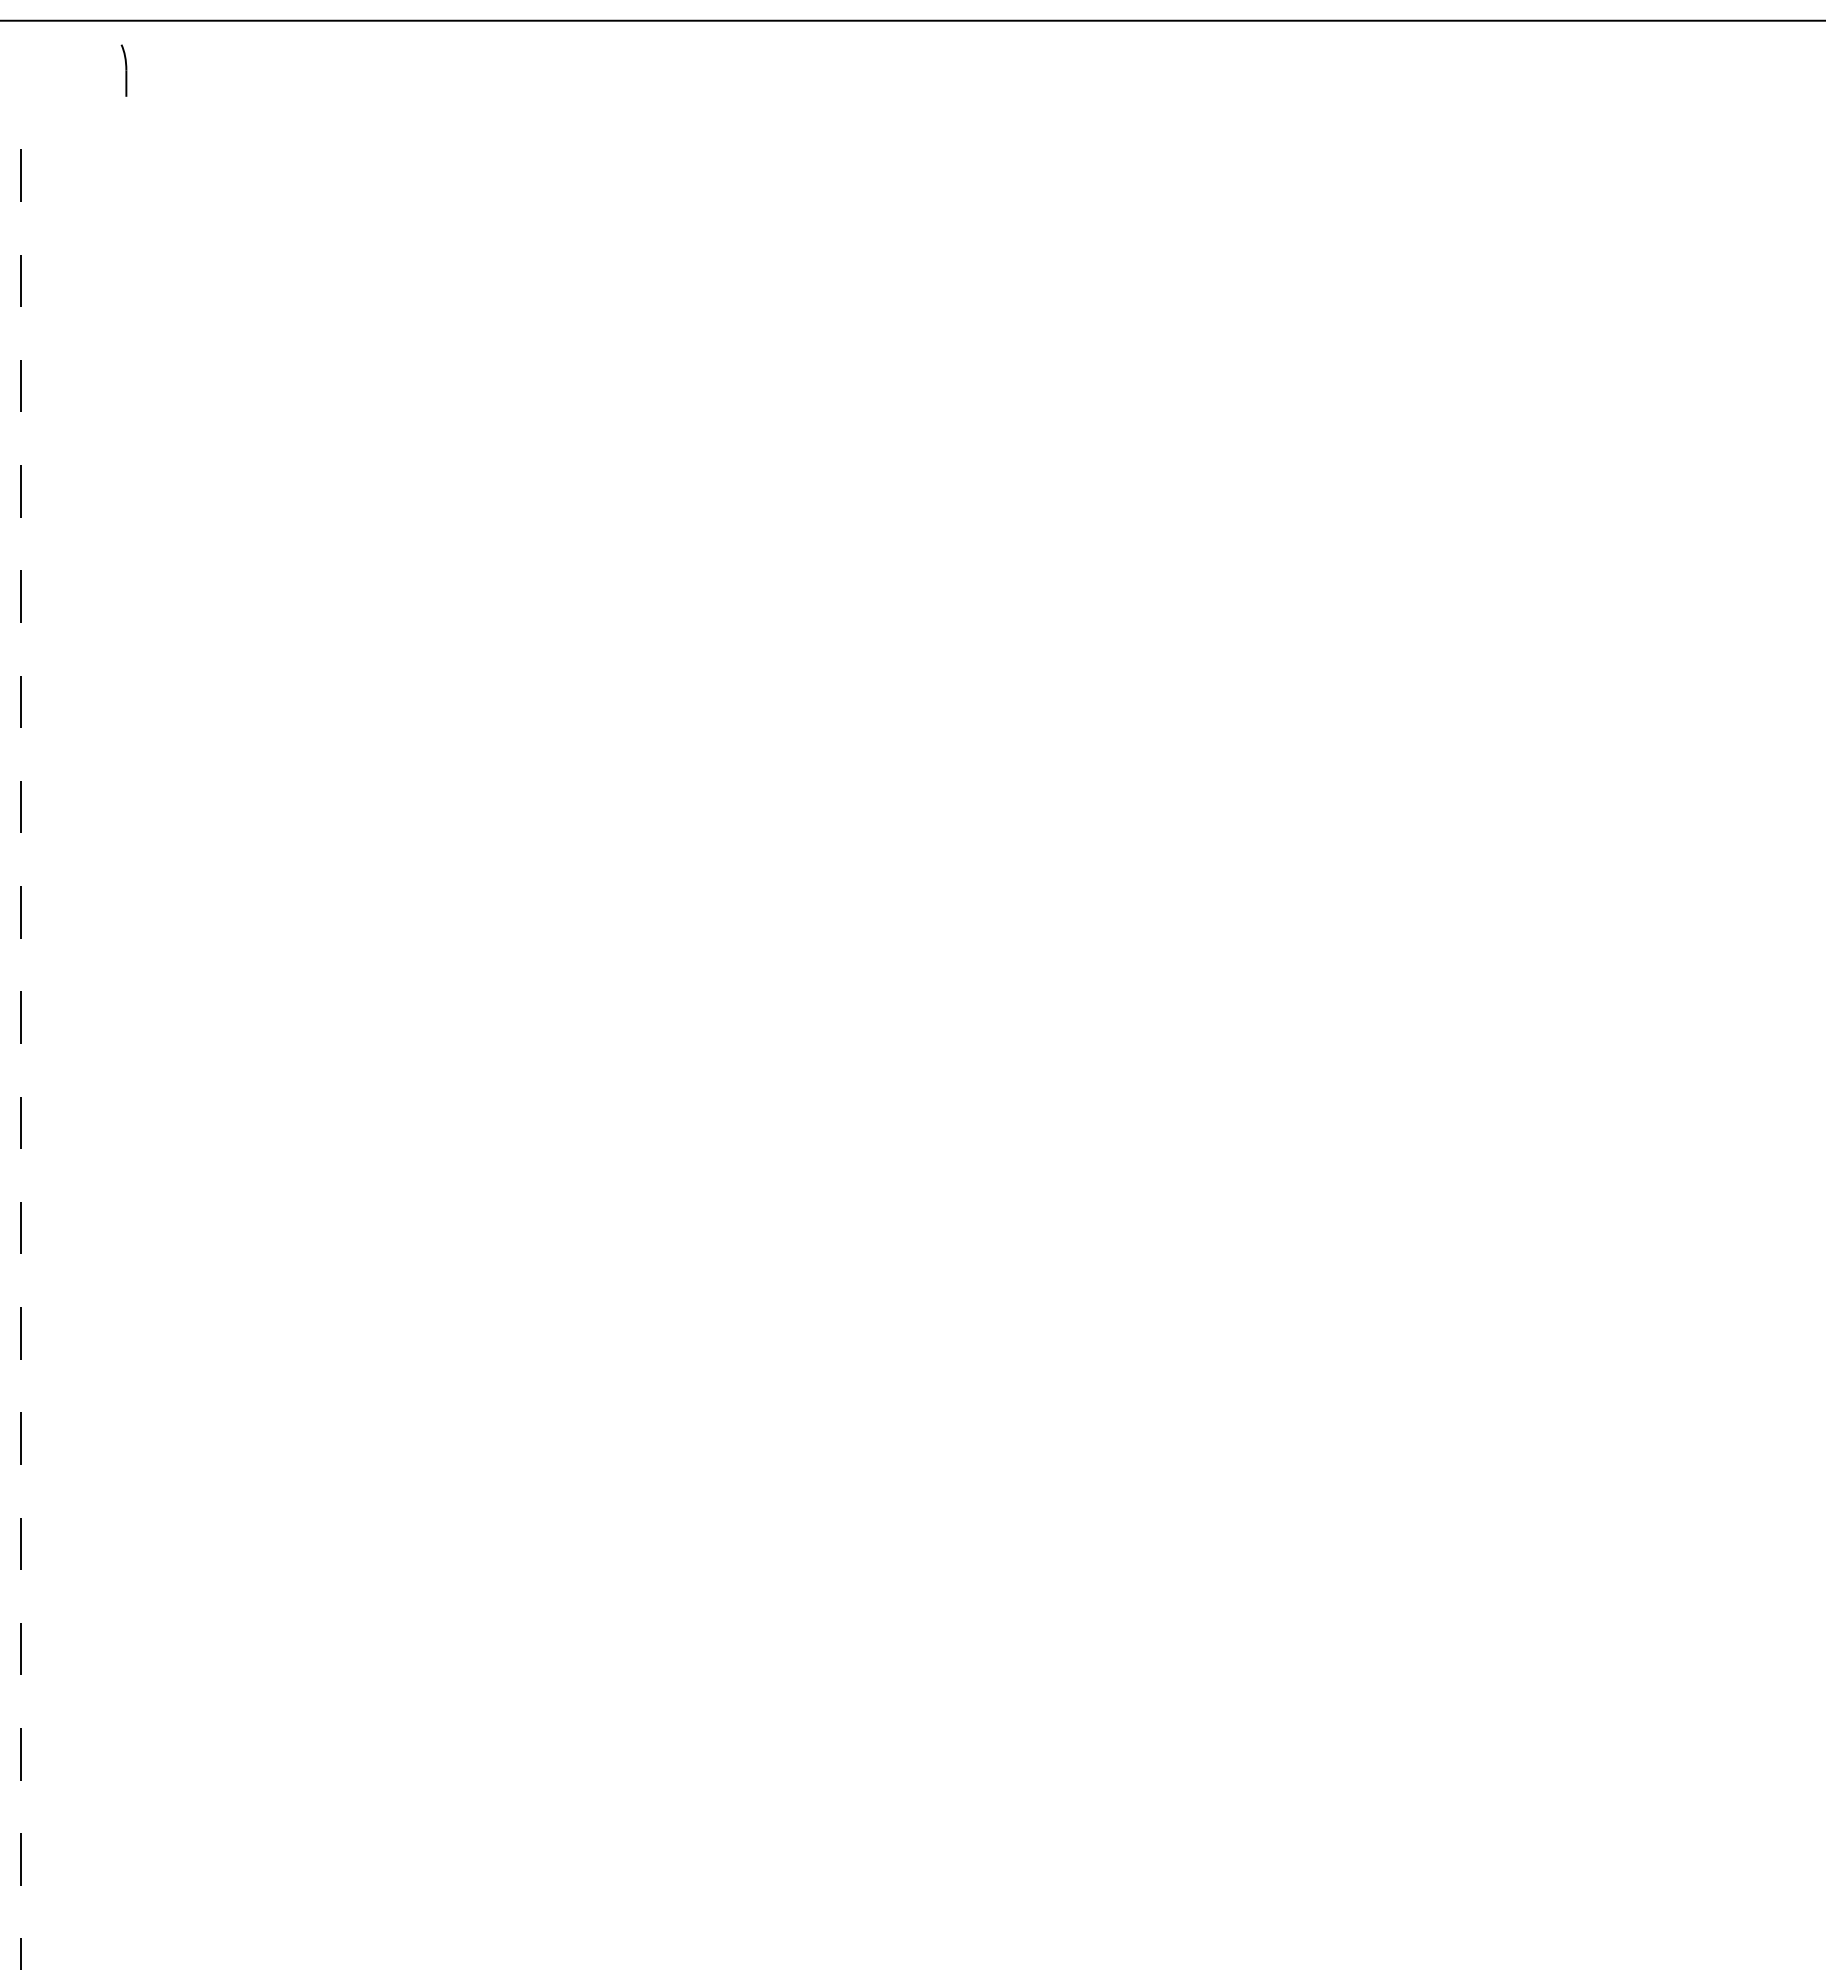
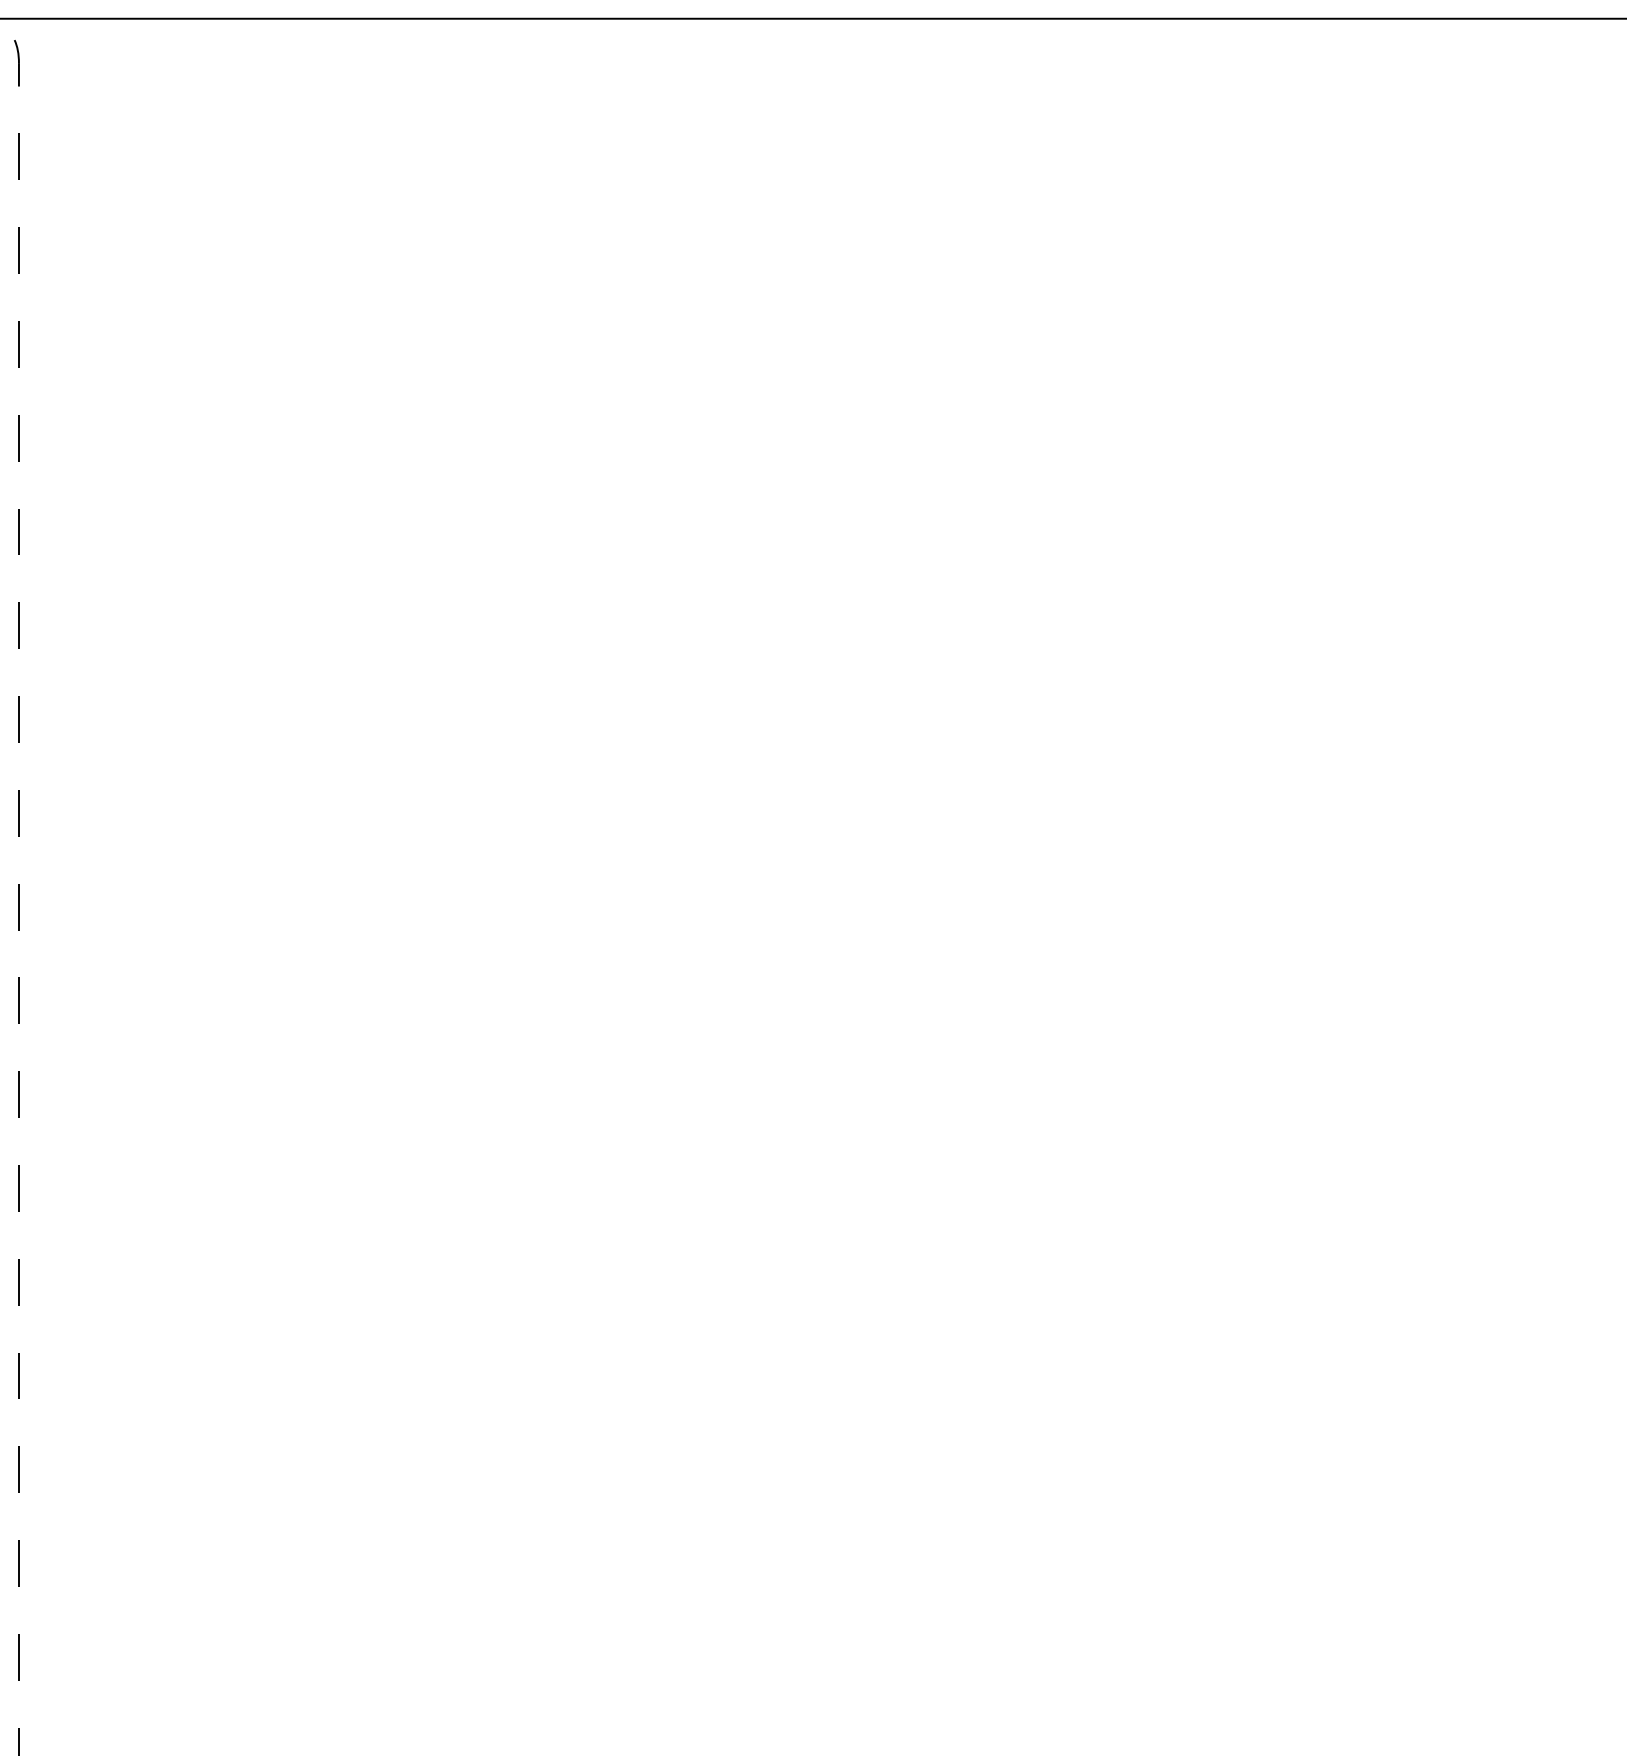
part: (123, 70) -> (16, 63), moved

